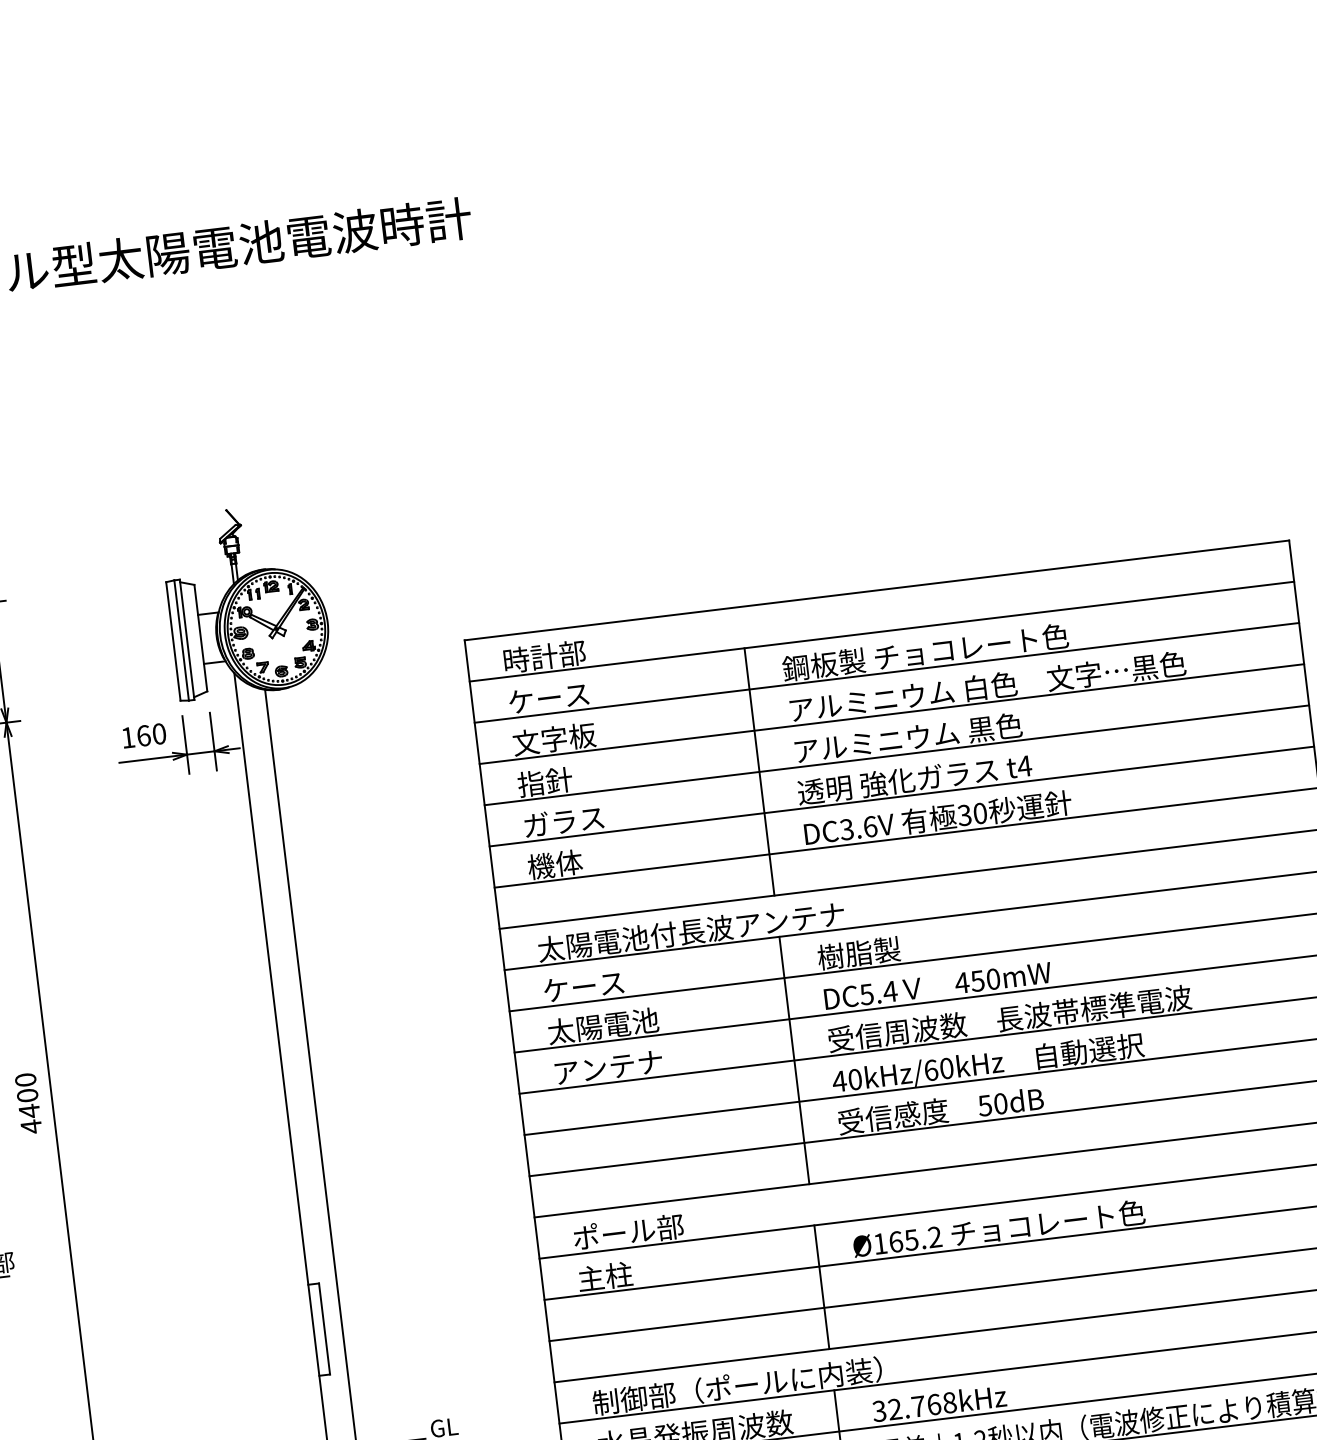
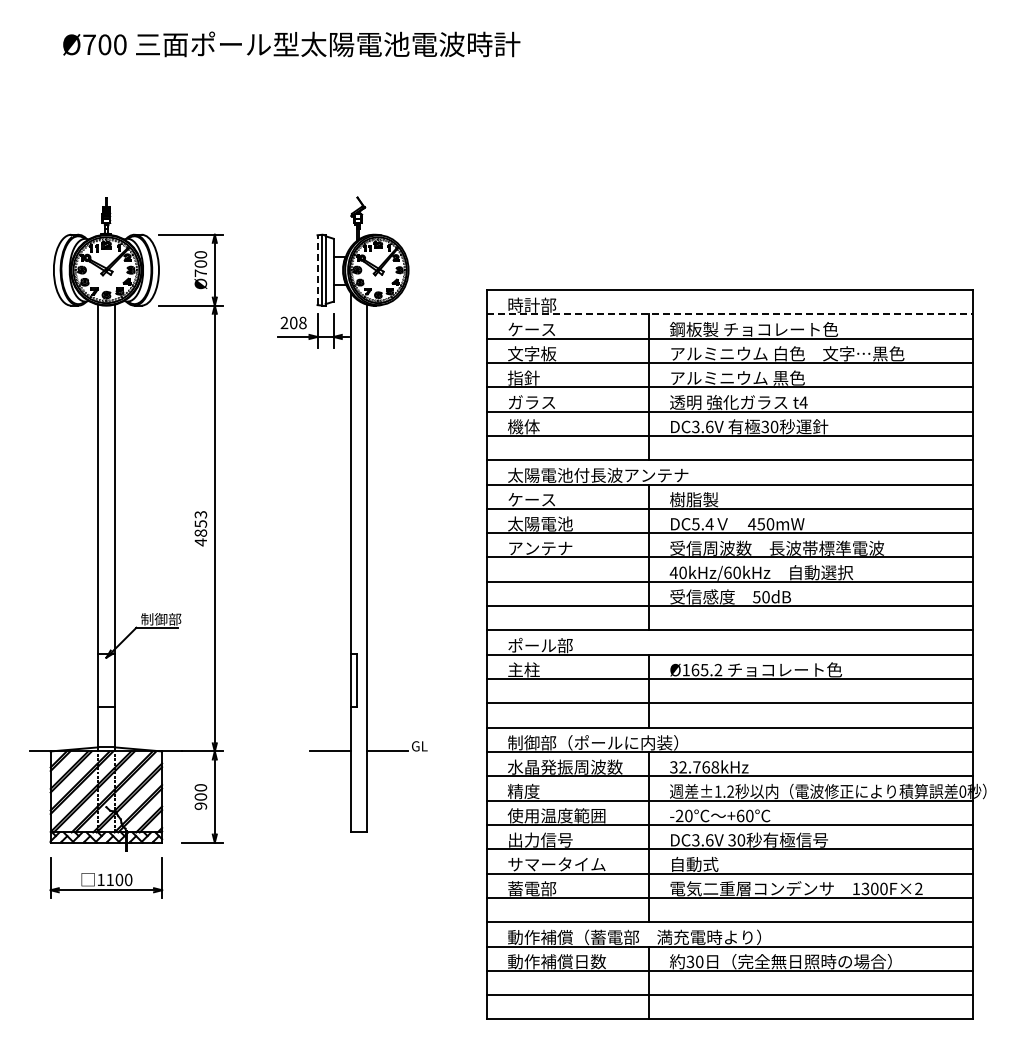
line: (882, 631) -> (730, 314), solid -> dashed
line: (173, 641) -> (317, 270), solid -> dashed
text: (143, 735) -> (293, 322), 160 -> 208
text: (27, 1096) -> (200, 524), 4400 -> 4853

